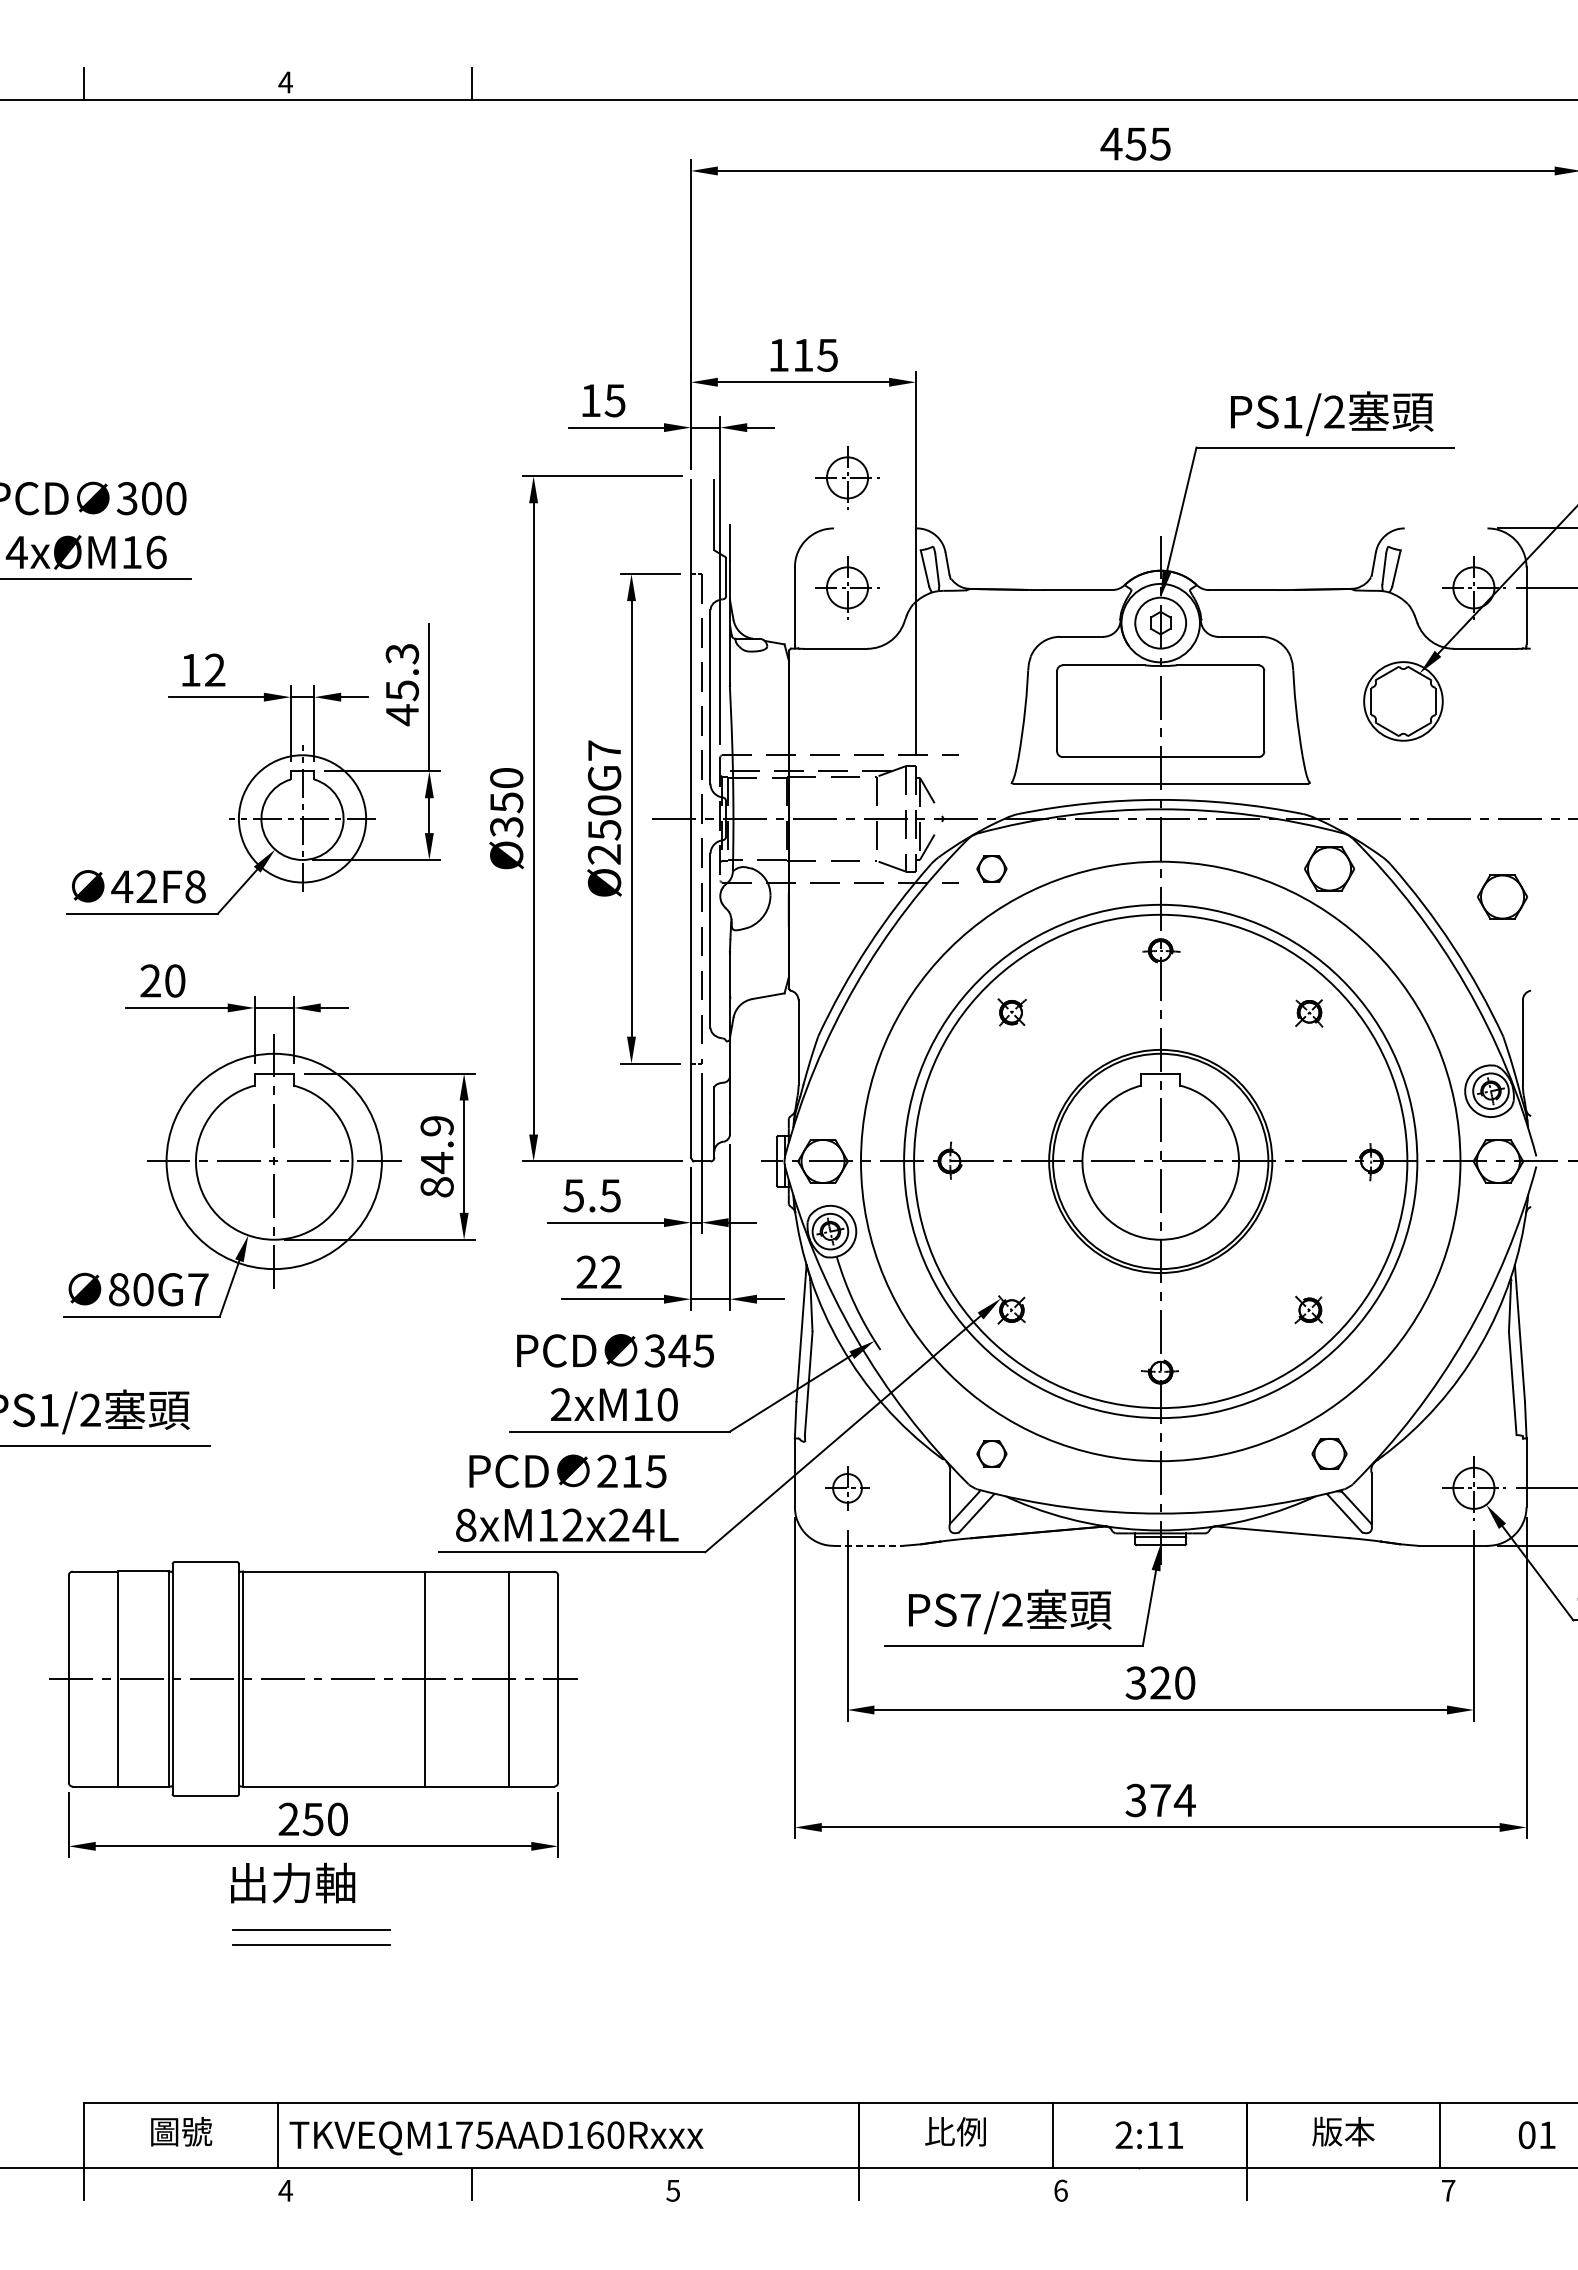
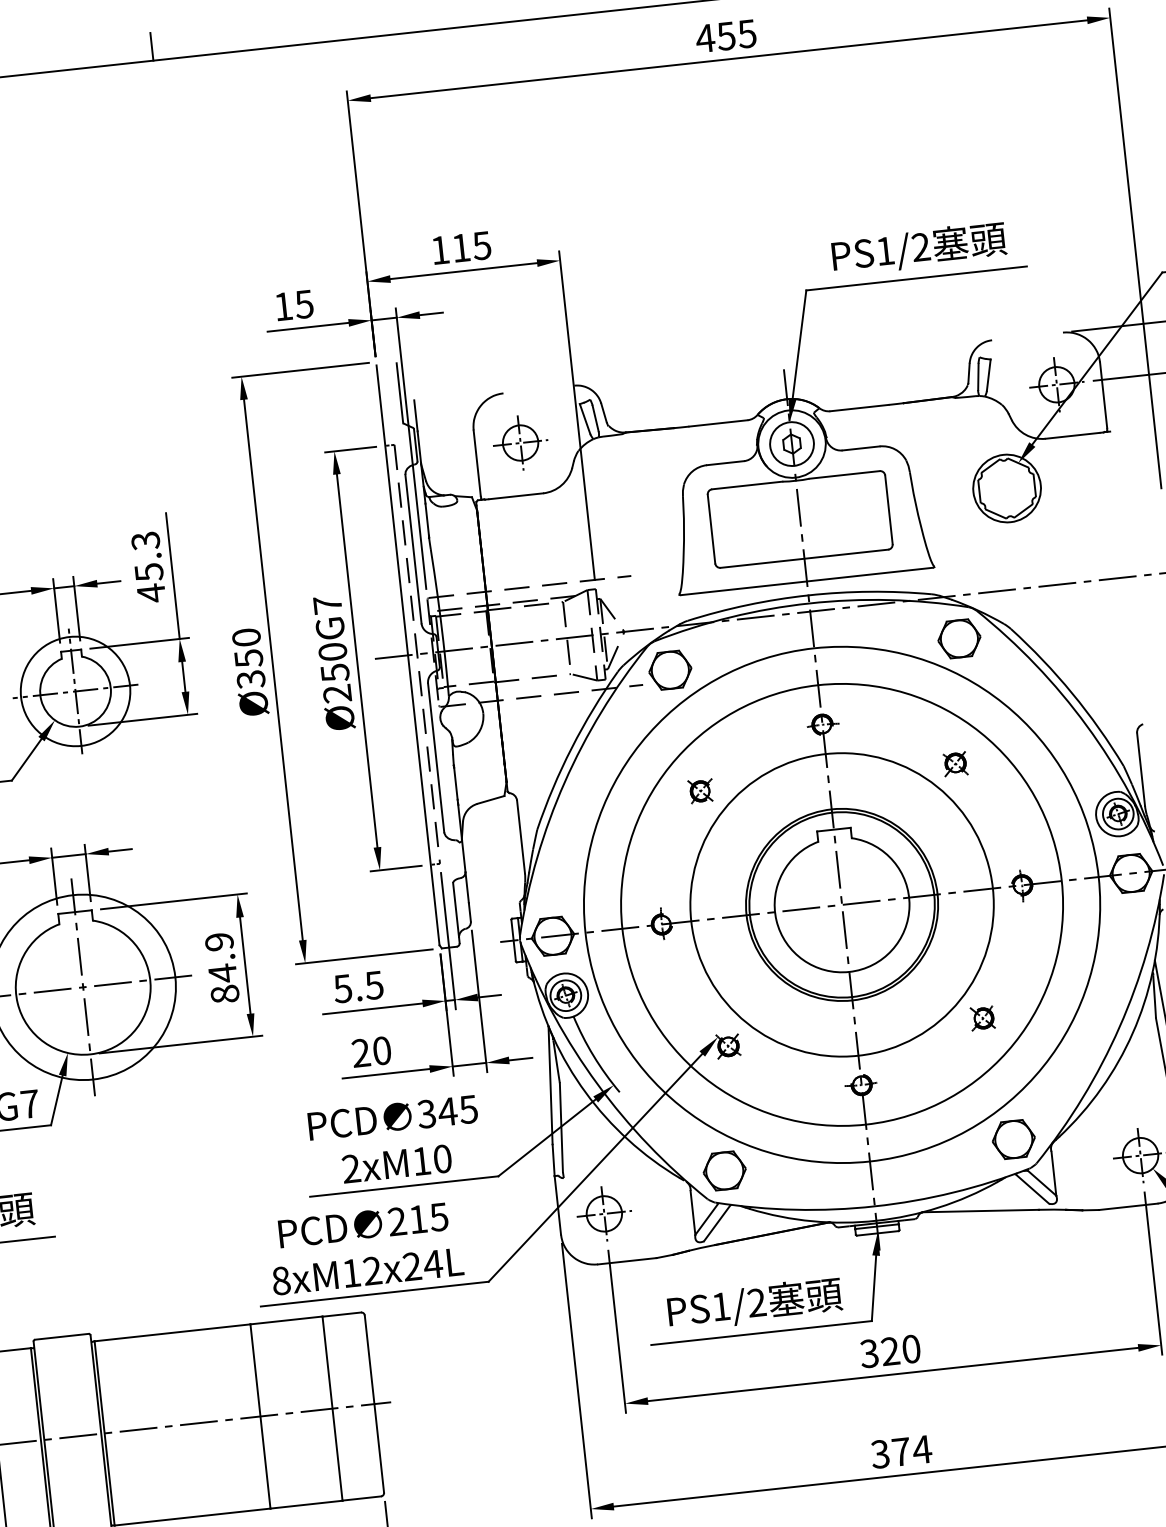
part: (847, 477) -> (510, 348), removed
part: (991, 868) -> (669, 669), size x1.67
part: (1502, 896) -> (1110, 646), removed
circle: (1160, 1161) -> (841, 904), size x0.71
text: (611, 1271) -> (382, 1050), 22 -> 20
part: (991, 1453) -> (724, 1170), size x1.67
part: (1329, 1453) -> (1013, 1139), size x1.43
part: (847, 1488) -> (604, 1214), size x1.43
line: (868, 1545) -> (627, 1260), dashed -> solid
text: (970, 1610) -> (721, 1307), PS7/2 -> PS1/2

